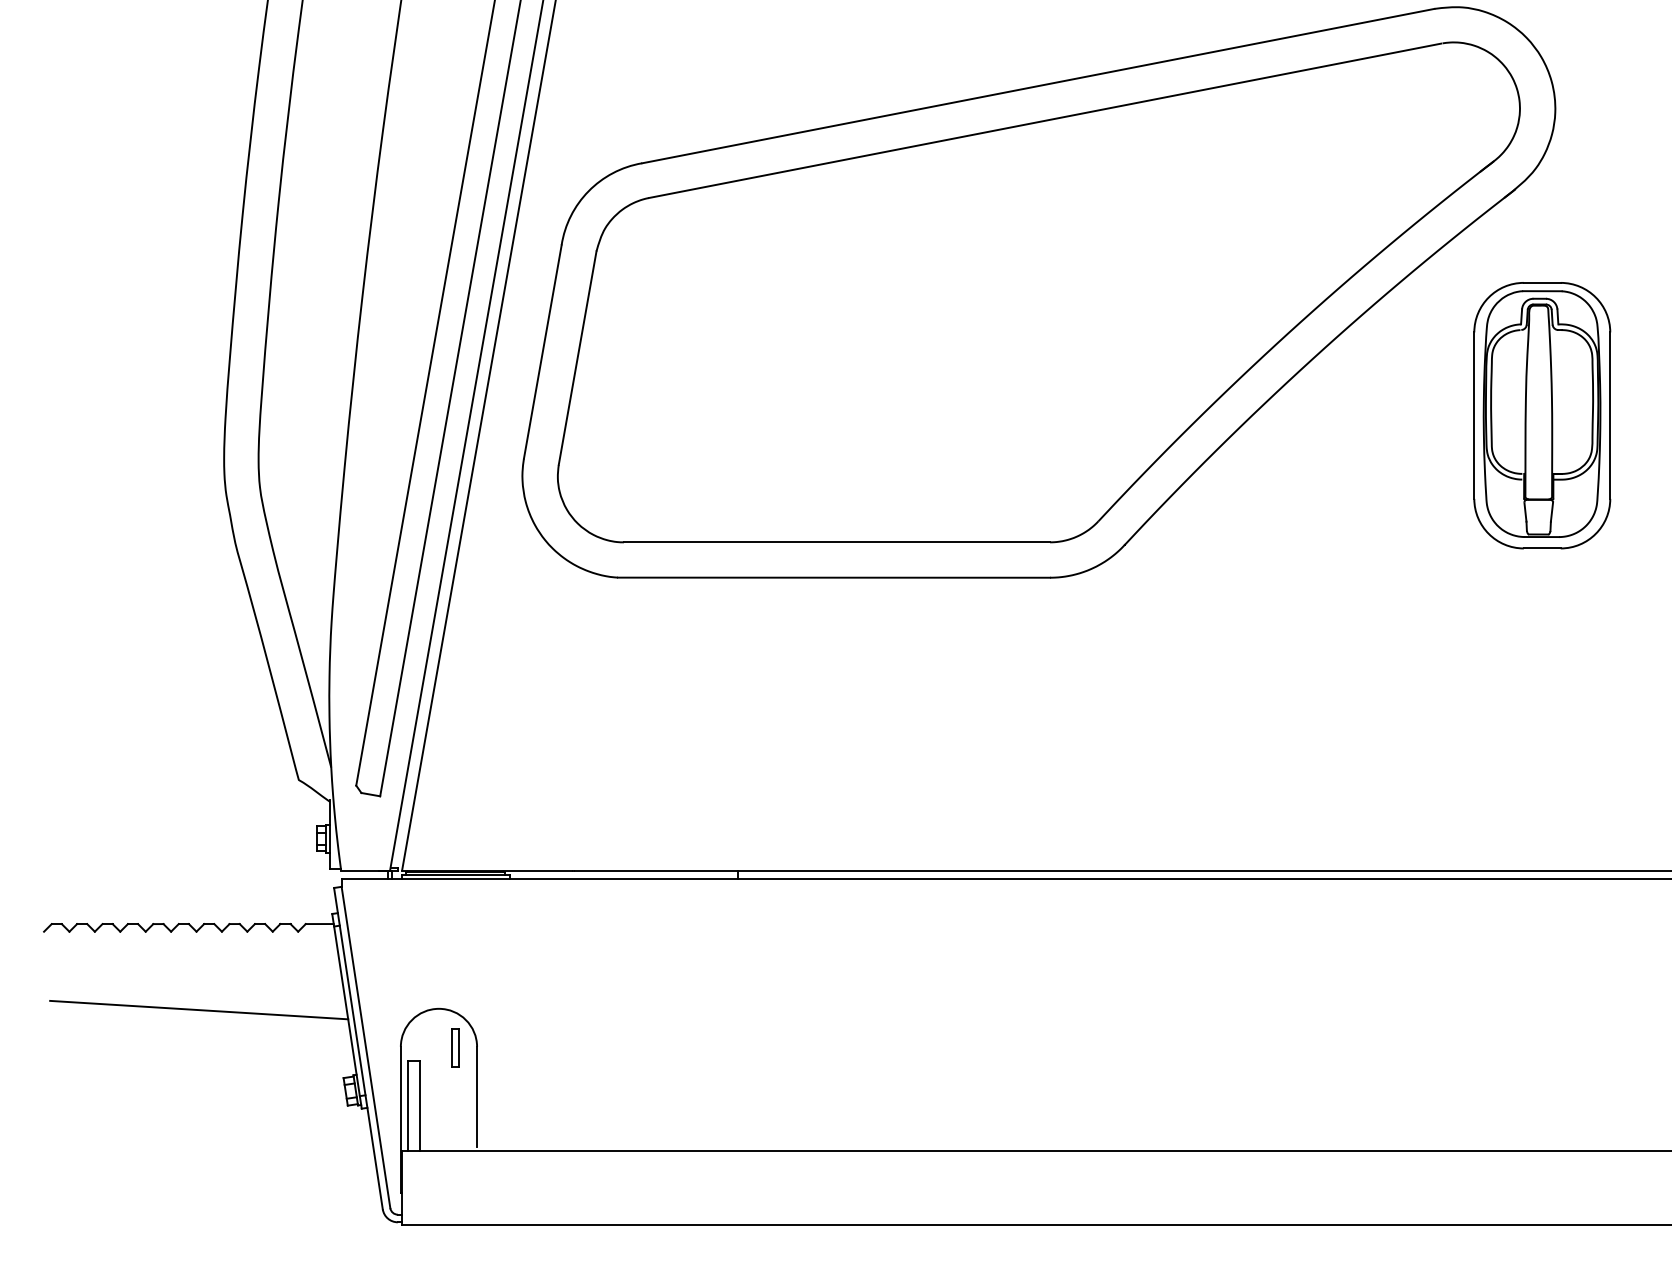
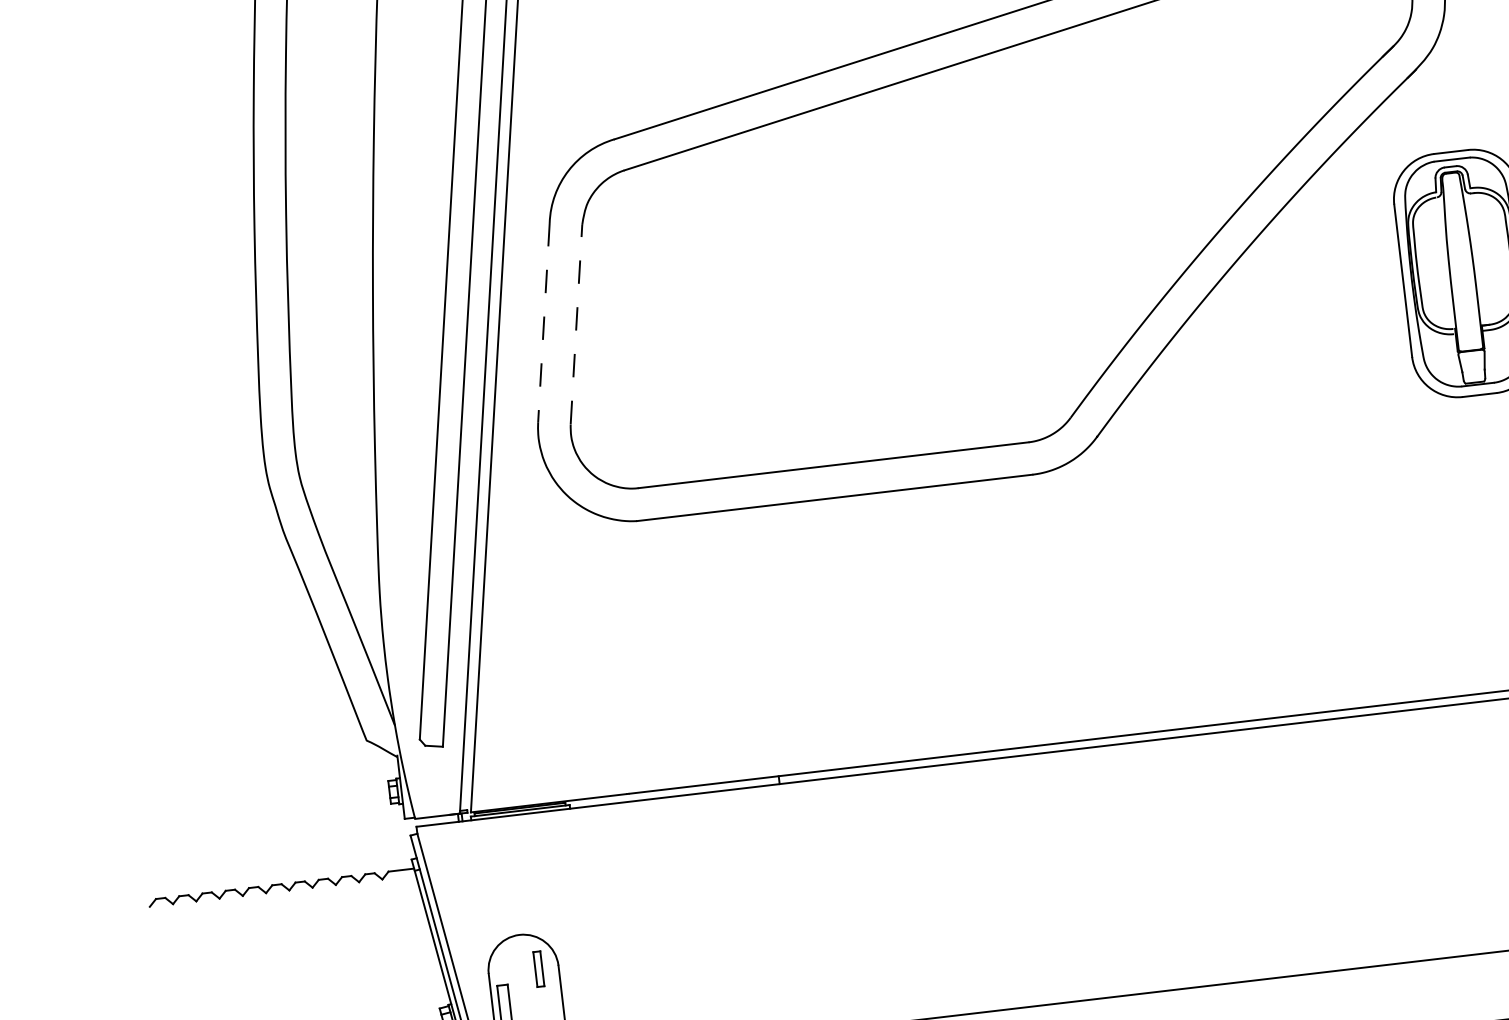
line: (542, 352) -> (543, 323), solid -> dashed
line: (577, 357) -> (576, 323), solid -> dashed
line: (199, 1009) -> (300, 961), removed

